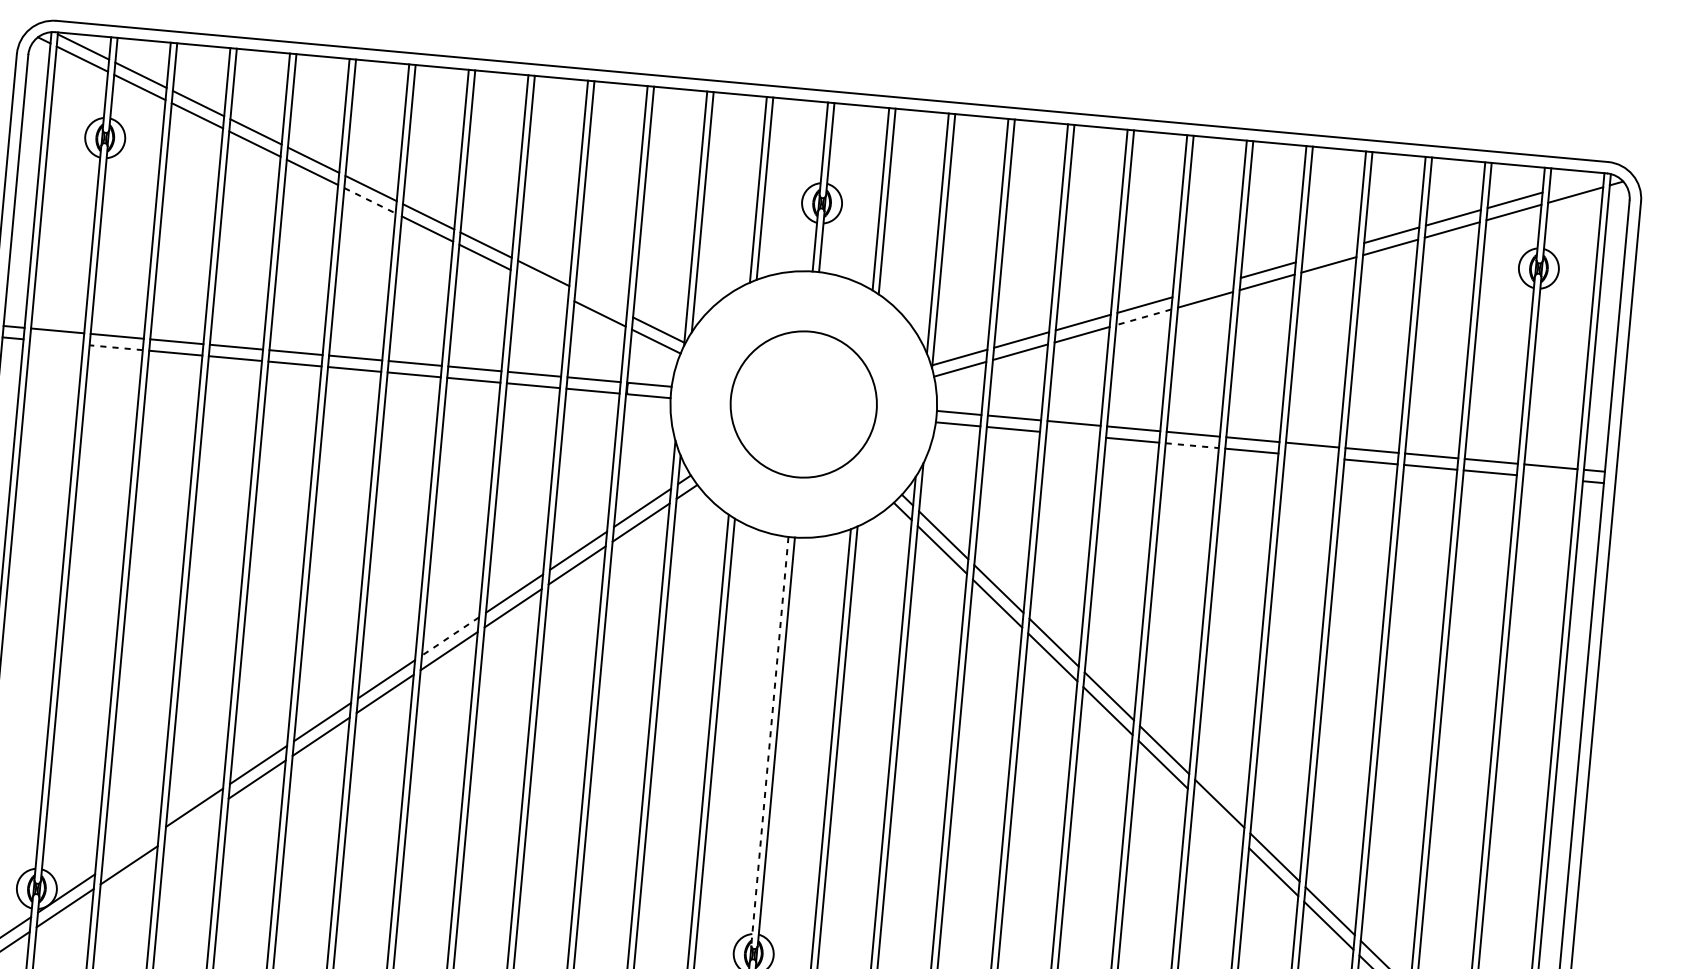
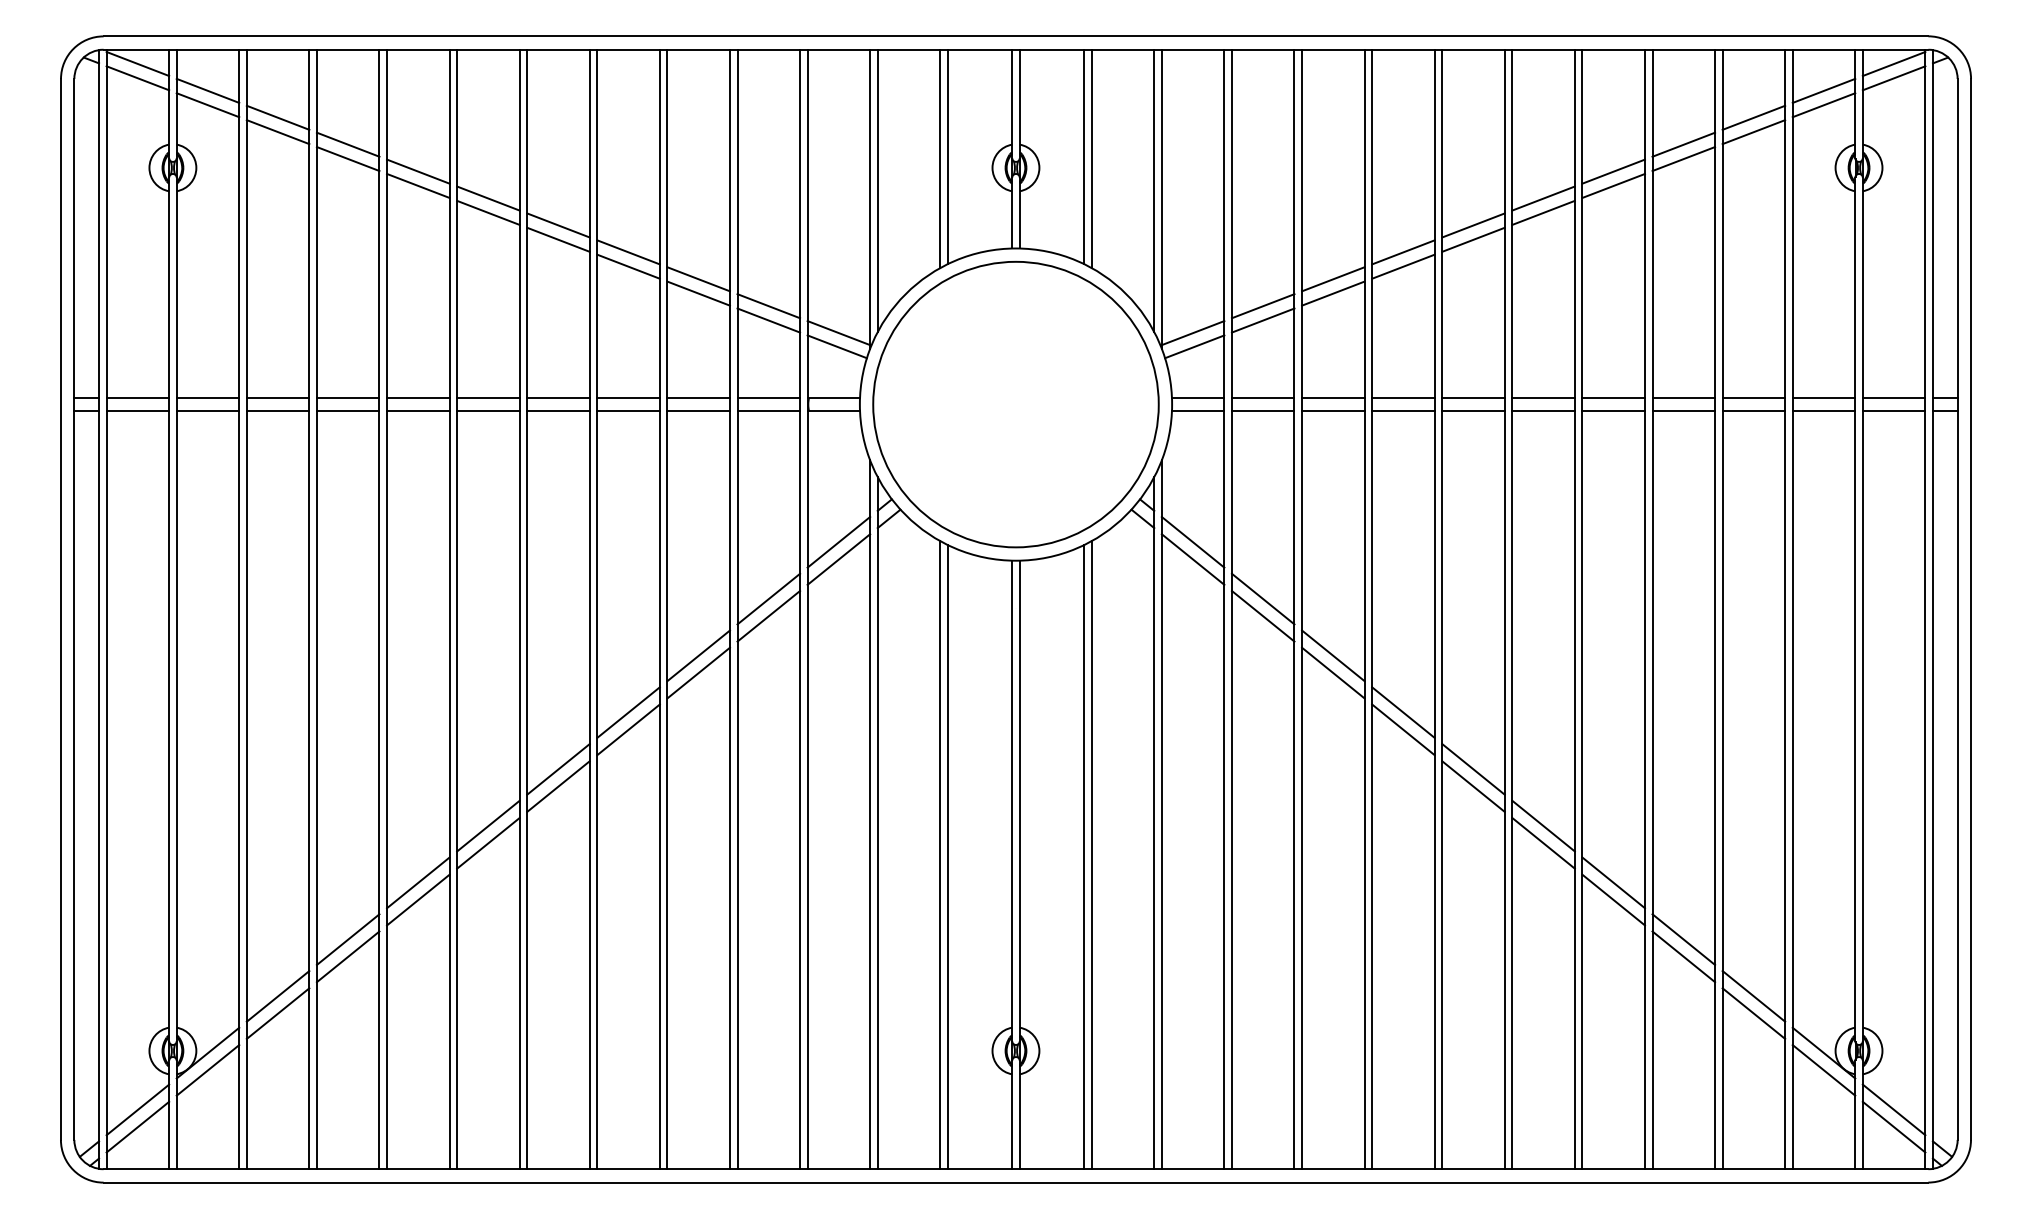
line: (1576, 182) -> (1893, 63), added
line: (370, 200) -> (488, 212), dashed -> solid
line: (1329, 252) -> (1613, 171), added
line: (542, 285) -> (698, 293), added
line: (1206, 287) -> (1473, 225), added
line: (600, 301) -> (768, 306), added
line: (1143, 317) -> (1403, 266), dashed -> solid
line: (56, 342) -> (137, 411), added
line: (115, 347) -> (207, 411), dashed -> solid
circle: (803, 404) -> (1015, 404), size x1.67
line: (1073, 434) -> (1333, 411), added
line: (1193, 445) -> (1474, 411), dashed -> solid
line: (1311, 456) -> (1613, 411), added
line: (1549, 478) -> (1893, 411), added
line: (450, 636) -> (628, 712), dashed -> solid
line: (770, 741) -> (1012, 801), dashed -> solid
line: (1218, 818) -> (1543, 843), added
line: (192, 822) -> (347, 956), added
line: (130, 850) -> (277, 996), added

